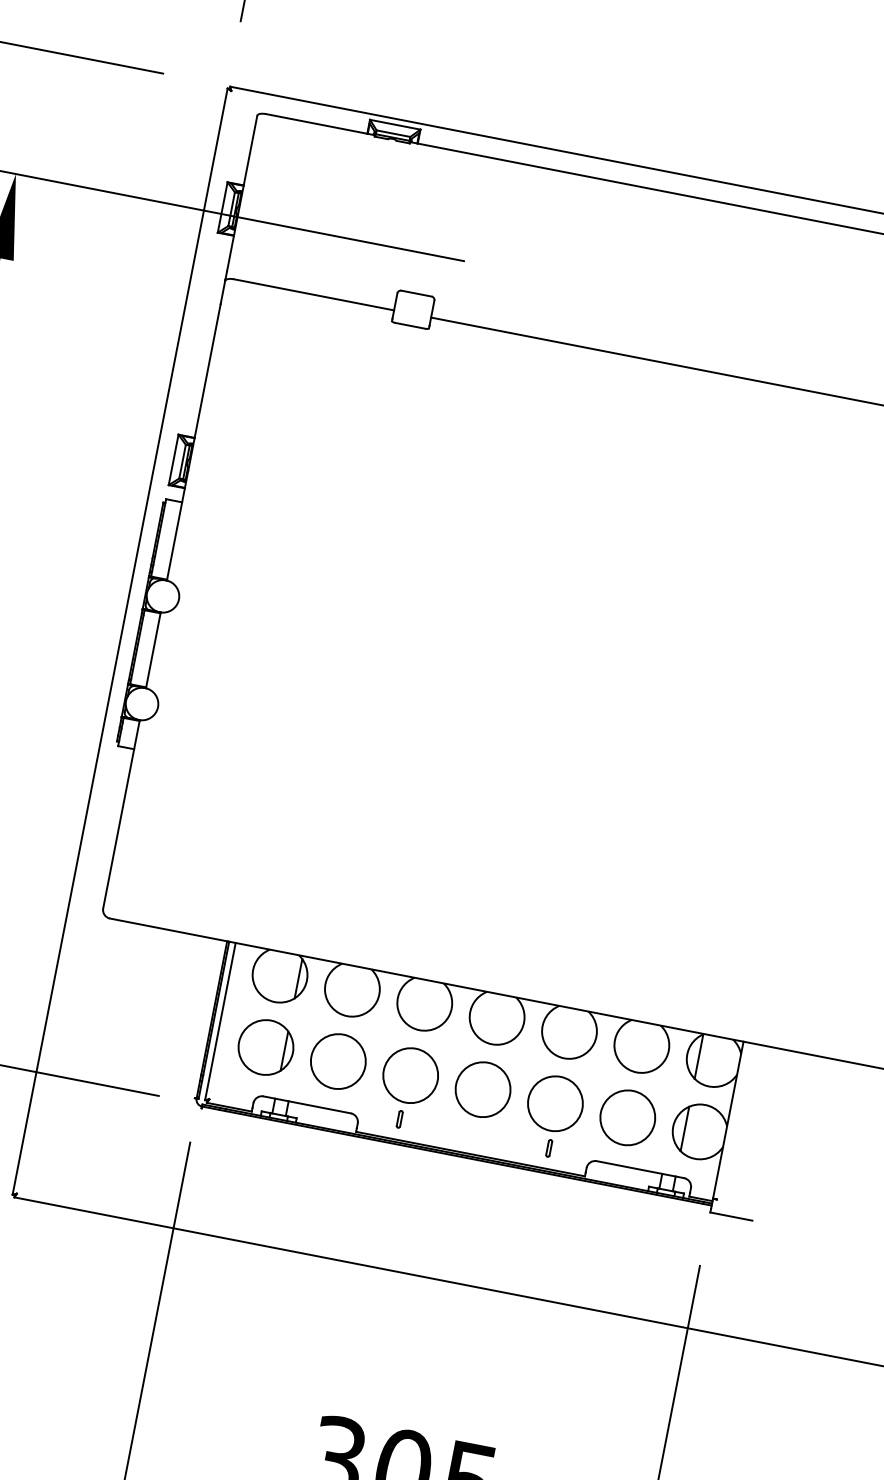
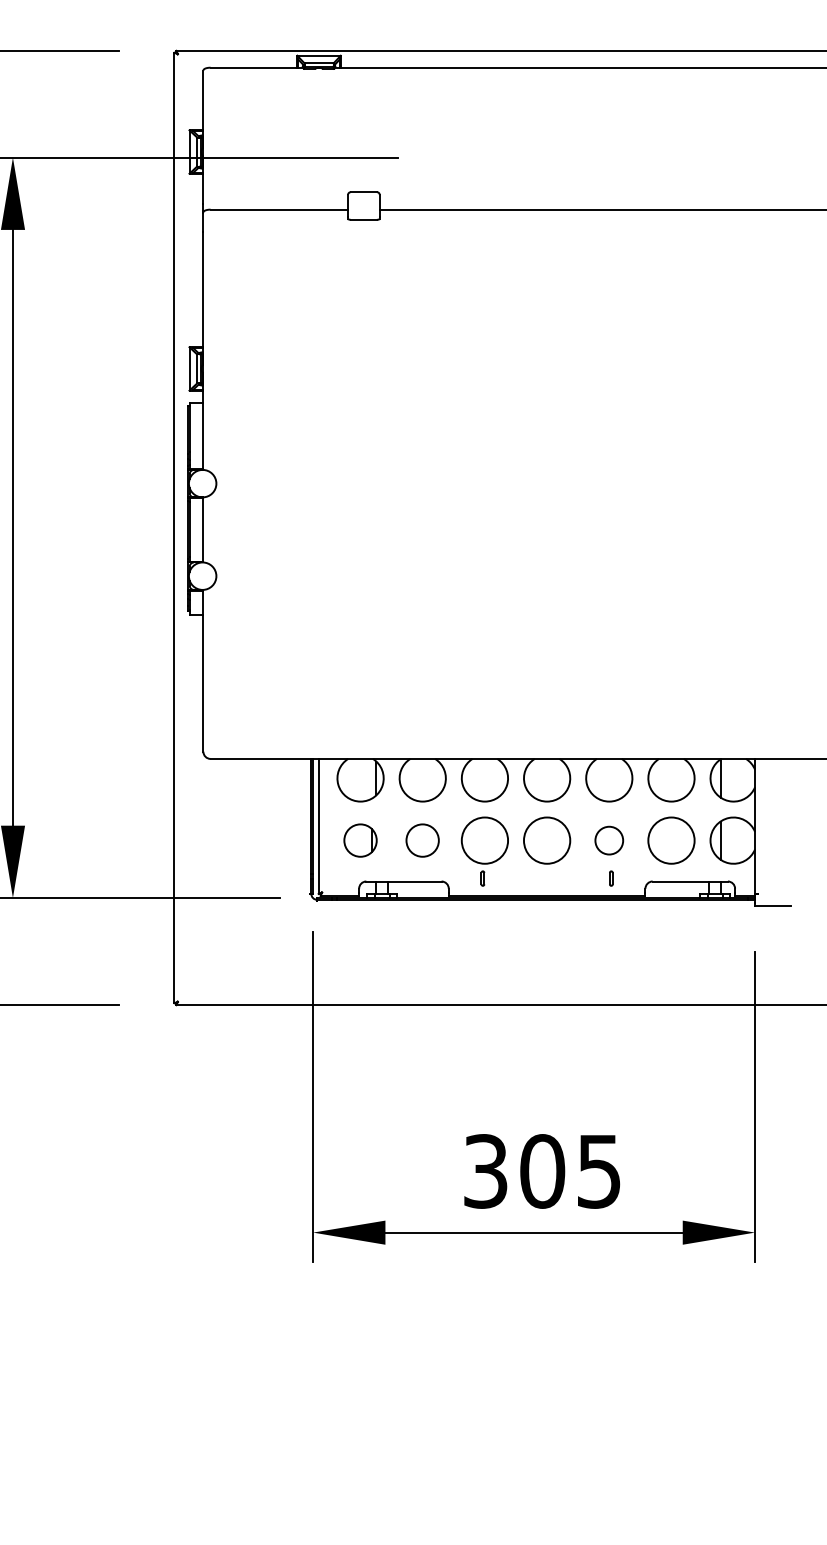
part: (265, 1047) -> (360, 840), size x0.7
circle: (338, 1061) -> (422, 840), size x0.7
circle: (555, 1103) -> (609, 840), size x0.6

